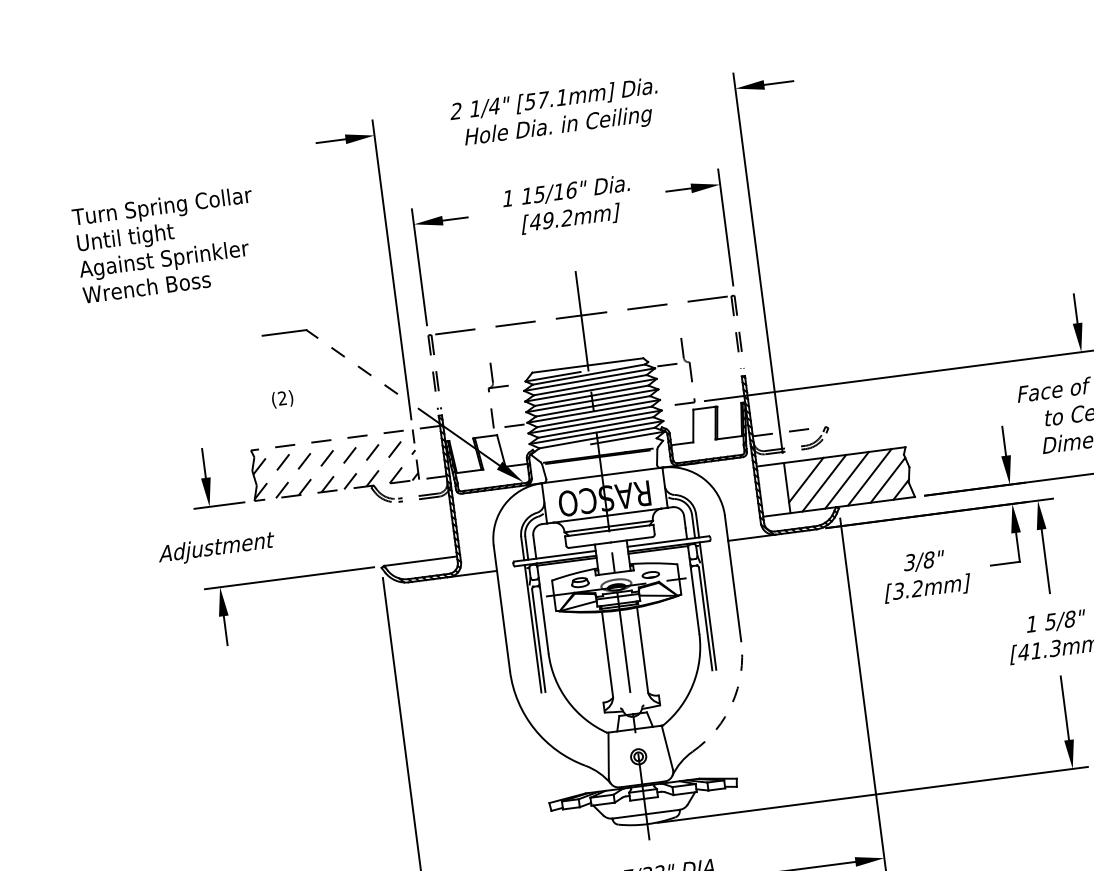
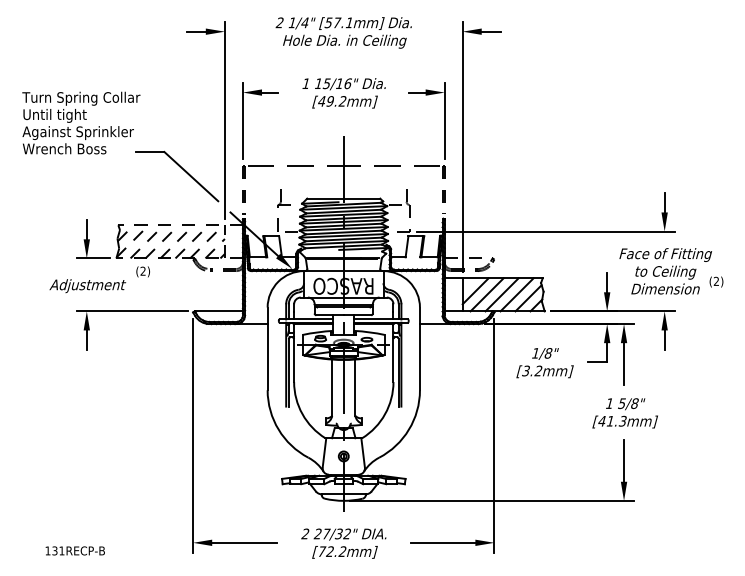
text: (167, 243) -> (81, 122), moved
line: (350, 362) -> (190, 176), dashed -> solid
text: (281, 398) -> (142, 271), moved
text: (909, 562) -> (535, 353), 3/8" -> 1/8"
arc: (731, 703) -> (408, 429), dashed -> solid

